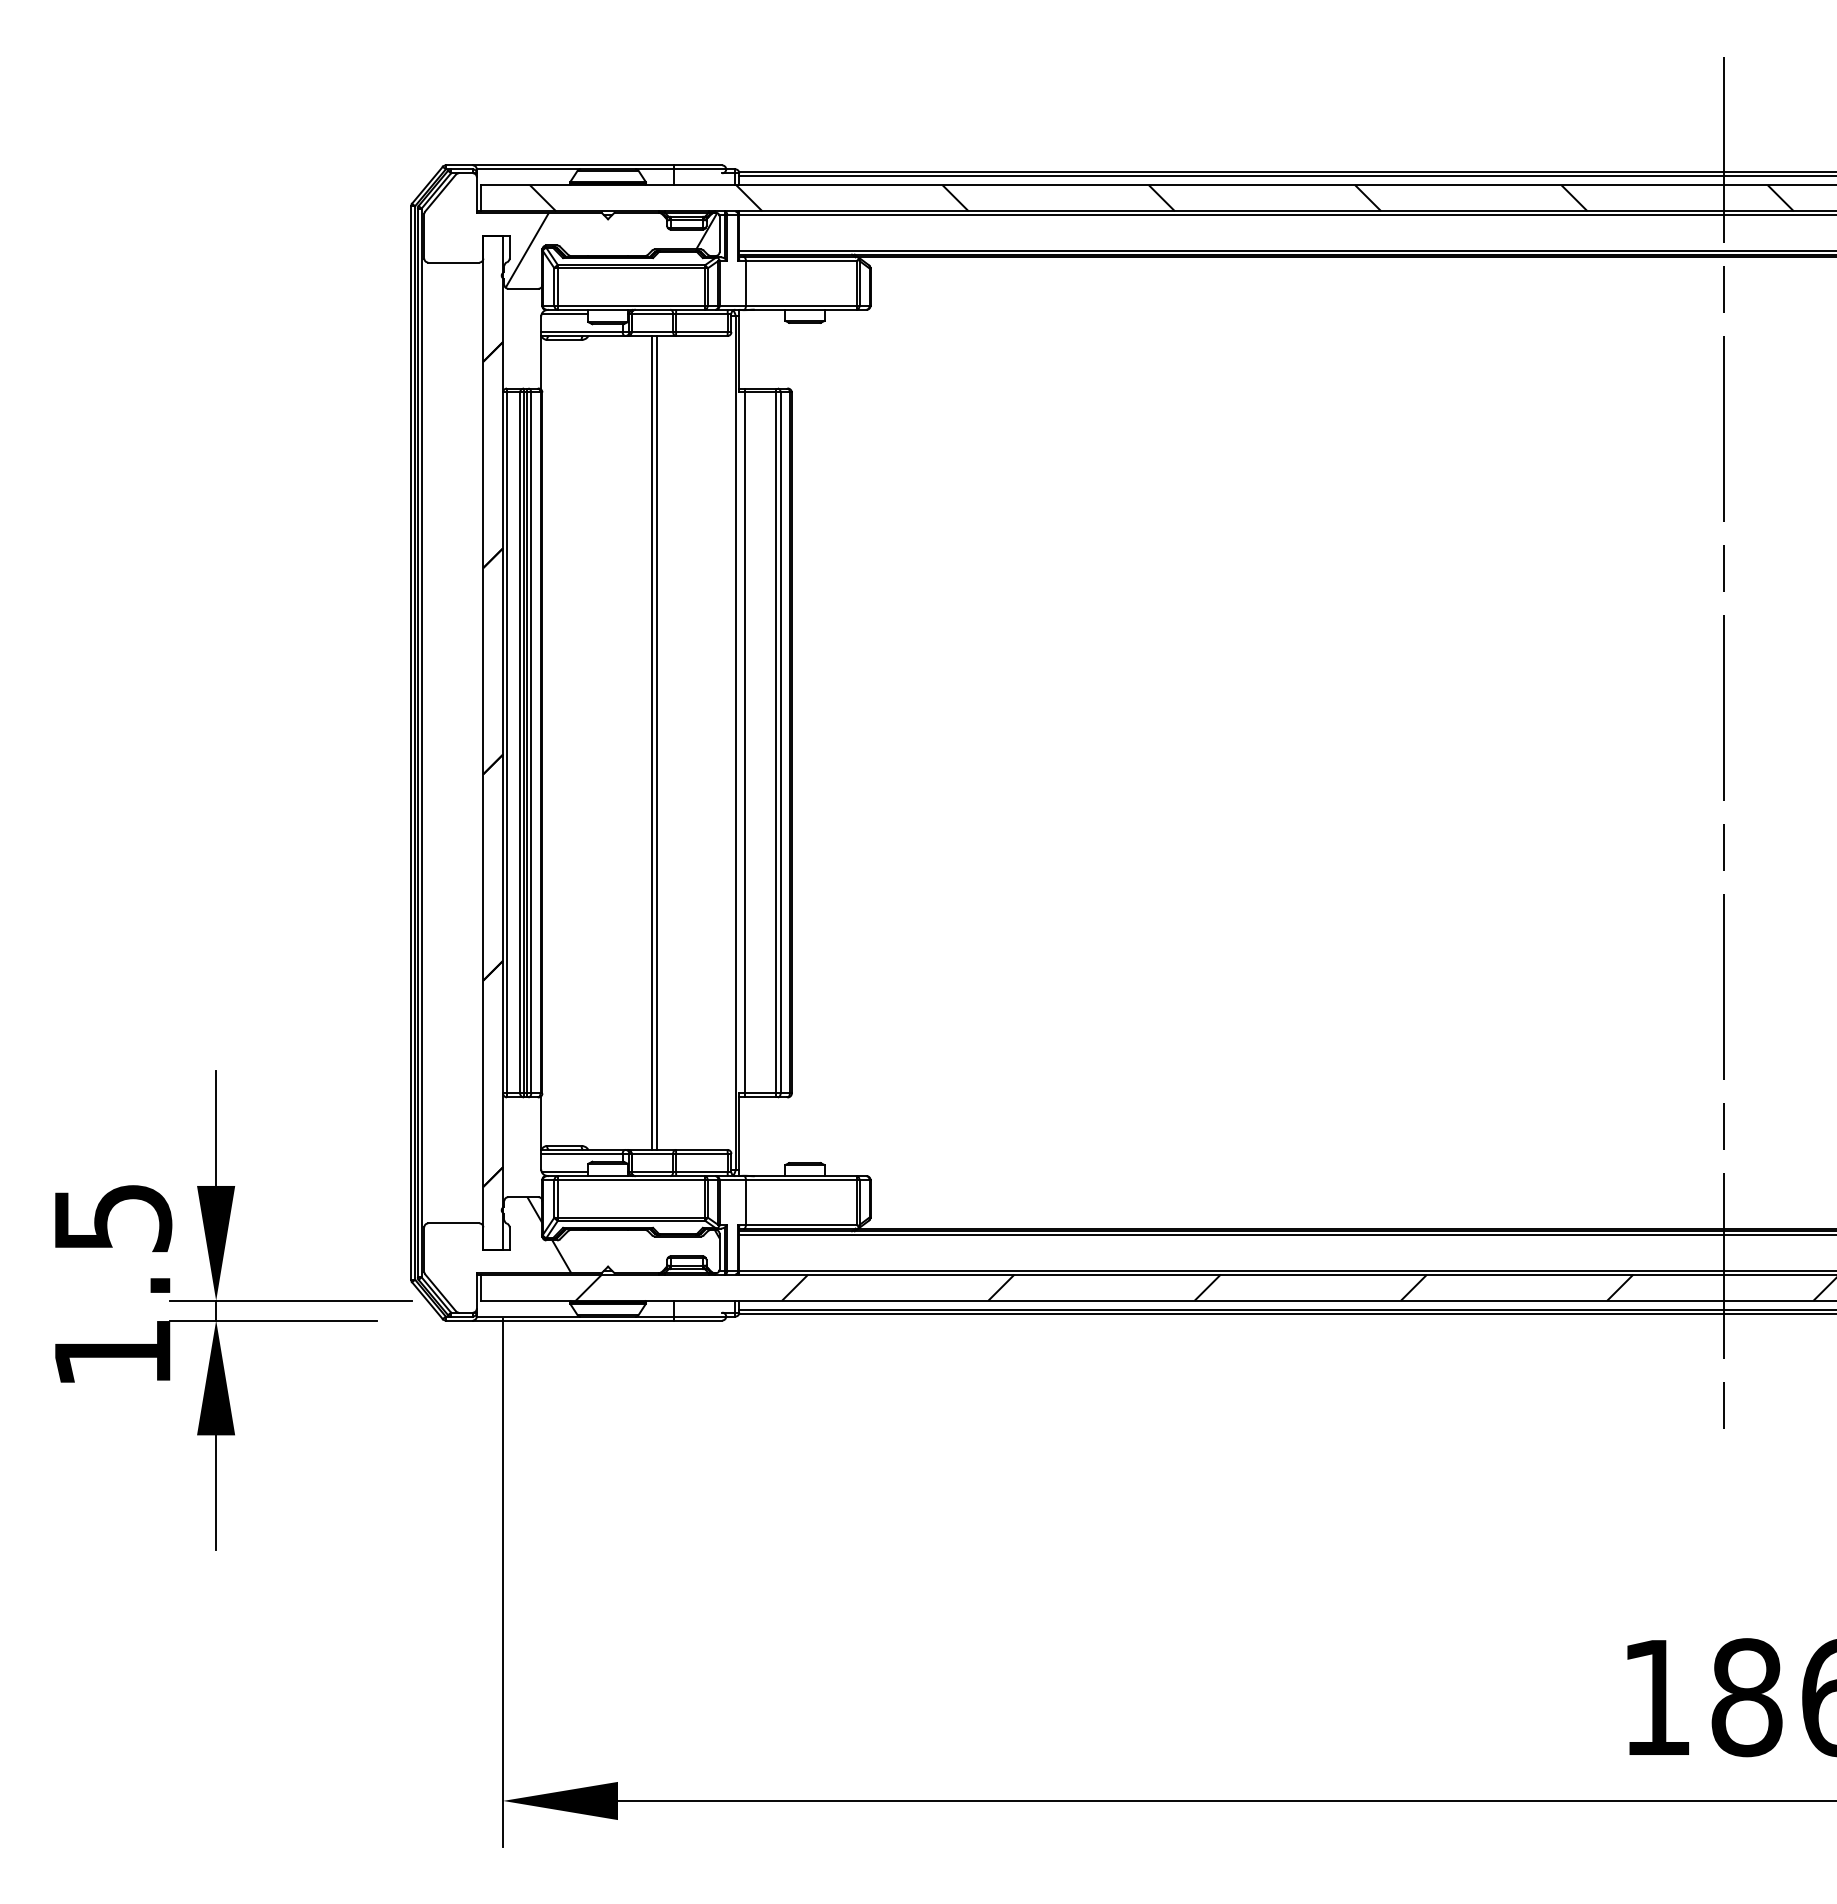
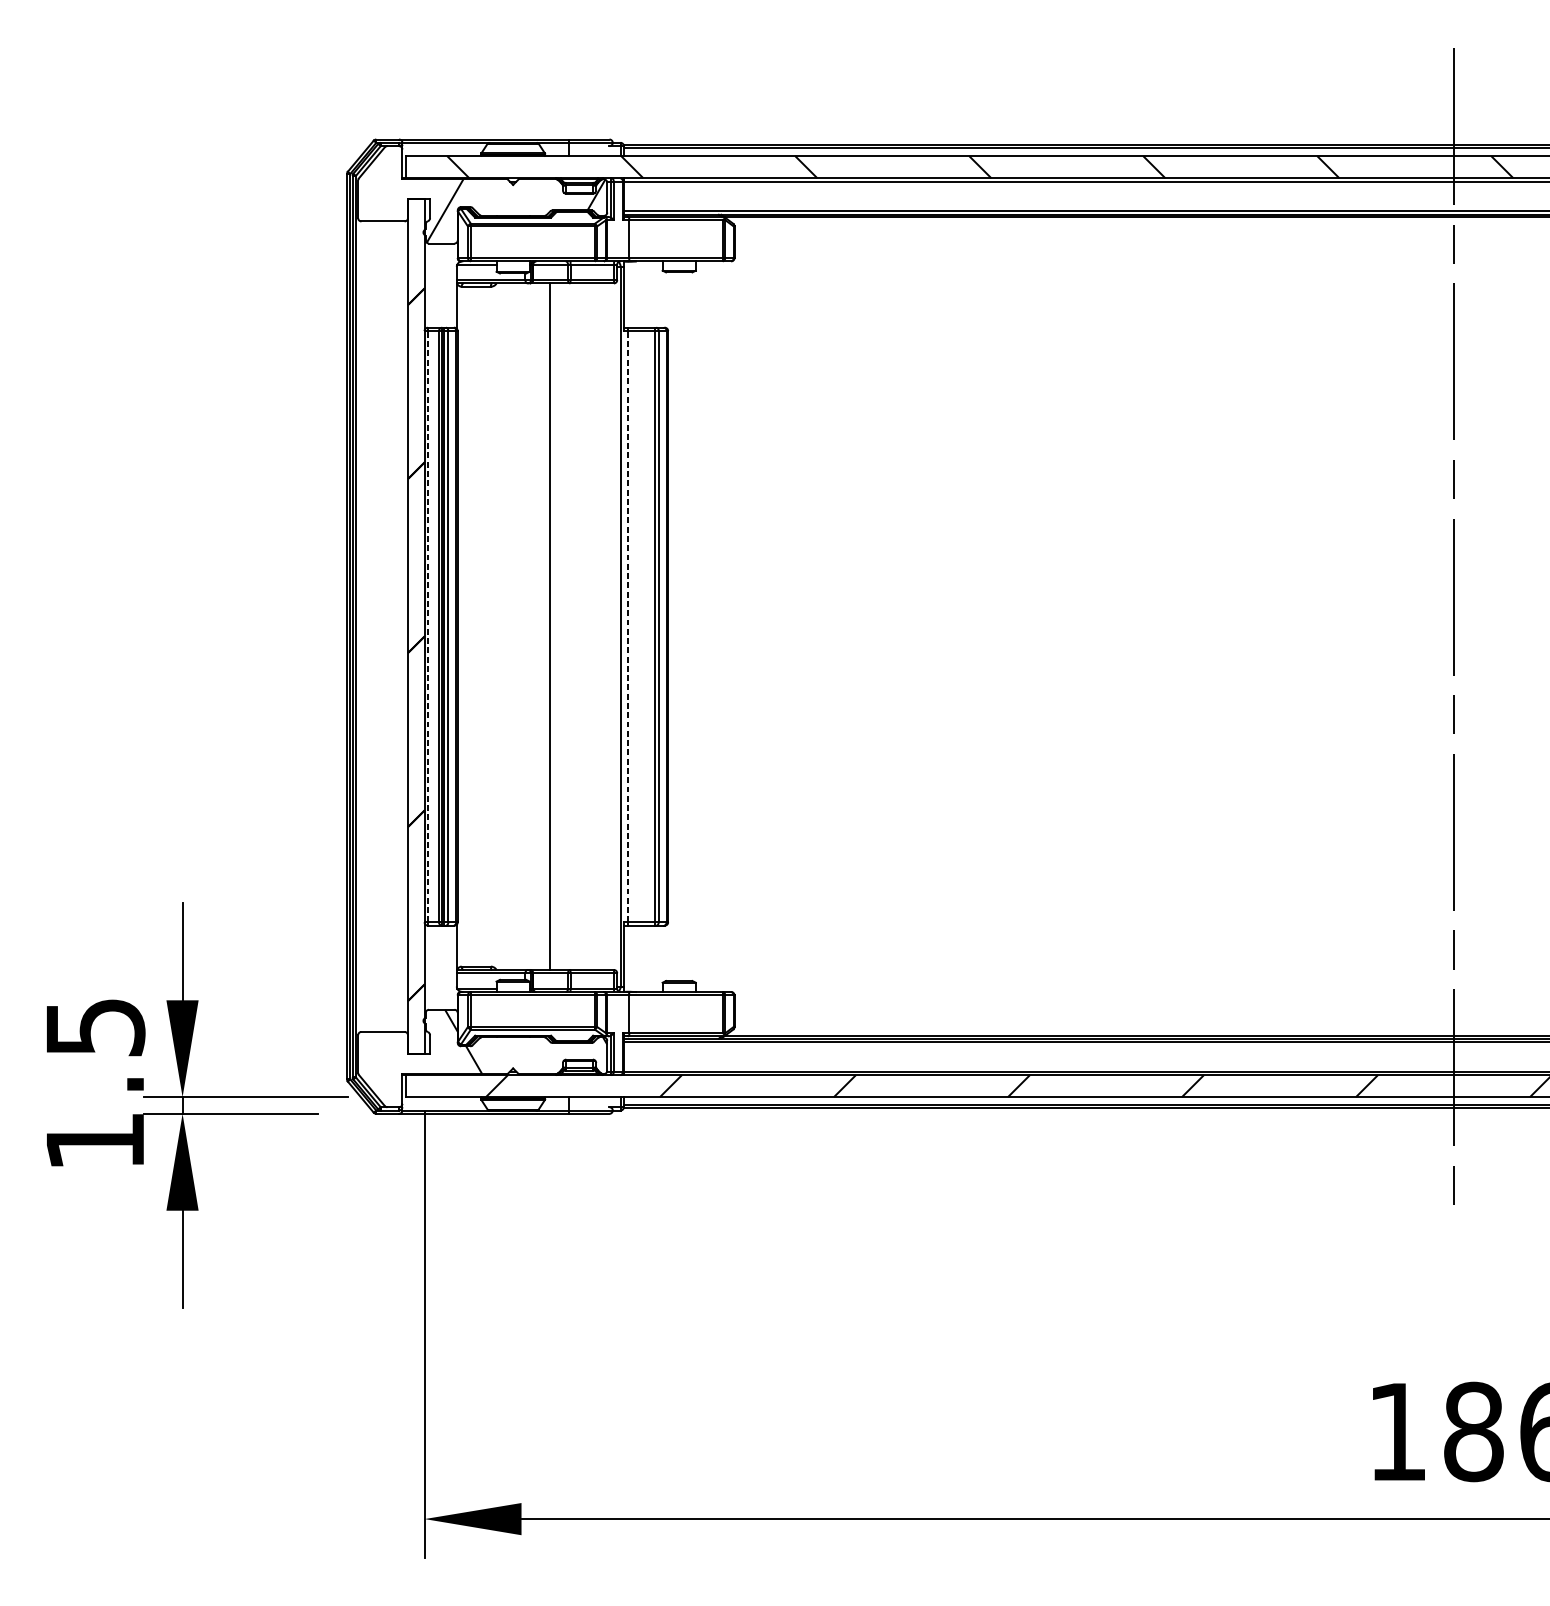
line: (507, 742) -> (428, 626), solid -> dashed
line: (657, 742) -> (554, 626), removed
line: (744, 742) -> (628, 626), solid -> dashed

